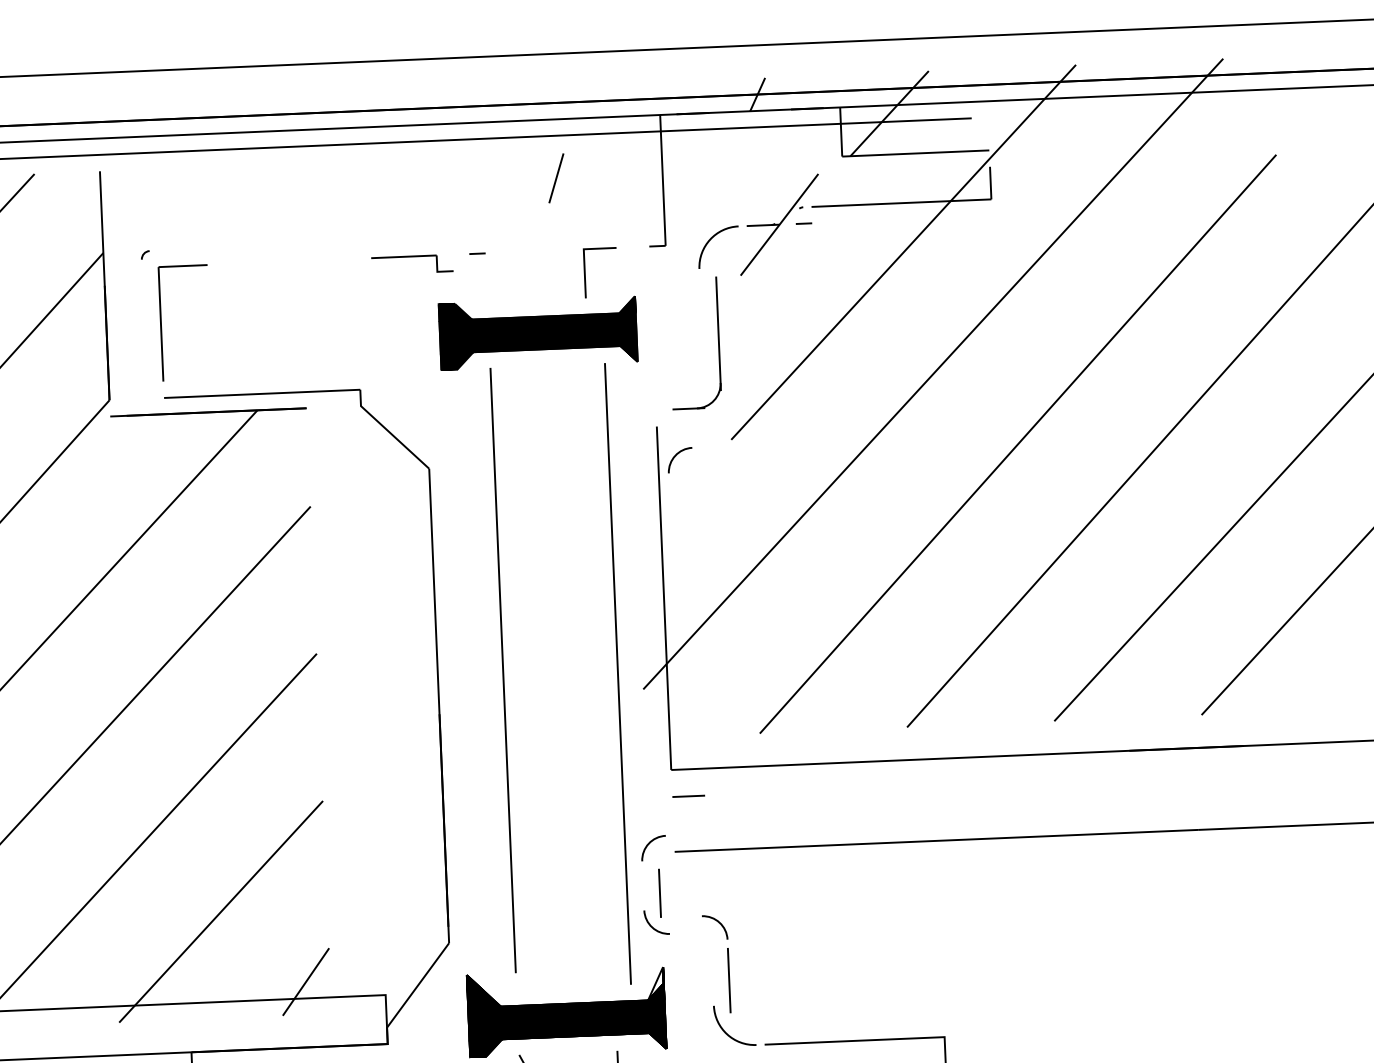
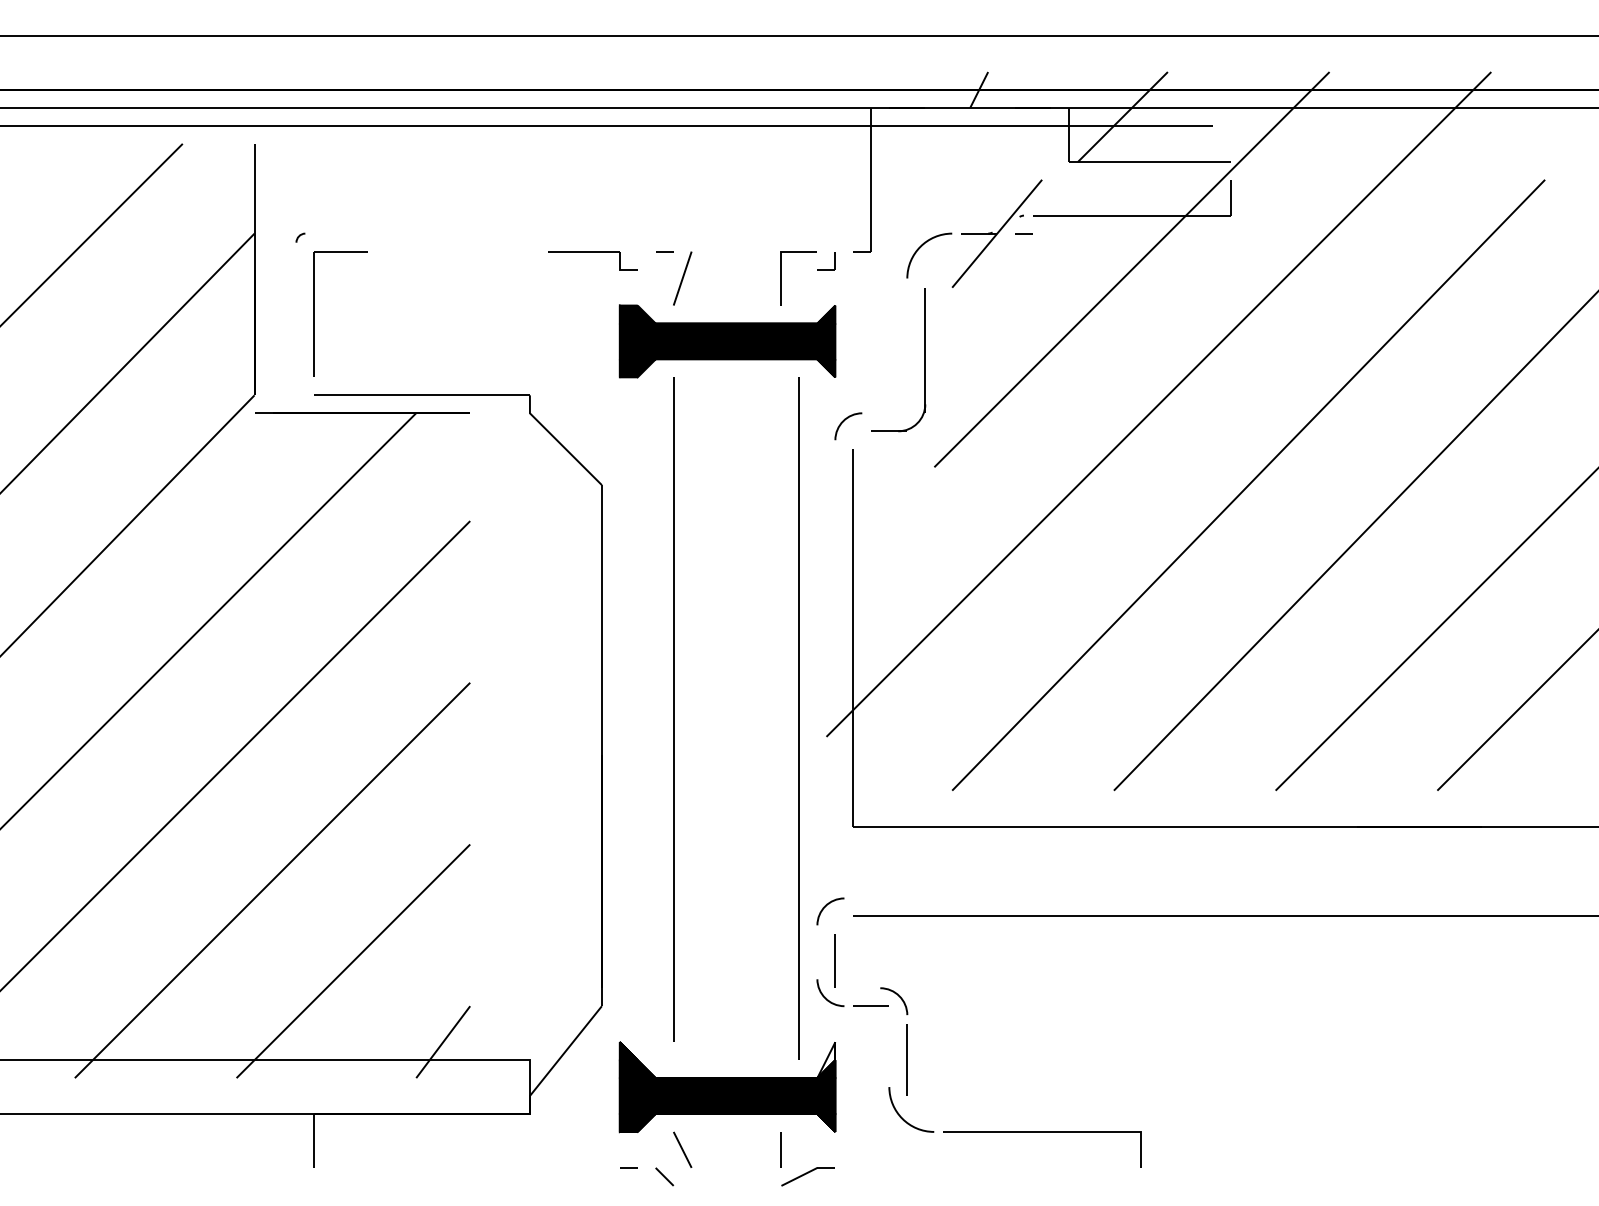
line: (556, 178) -> (682, 278), moved
part: (632, 256) -> (834, 261), added
curve: (676, 456) -> (844, 421), moved
line: (687, 795) -> (870, 1005), moved

